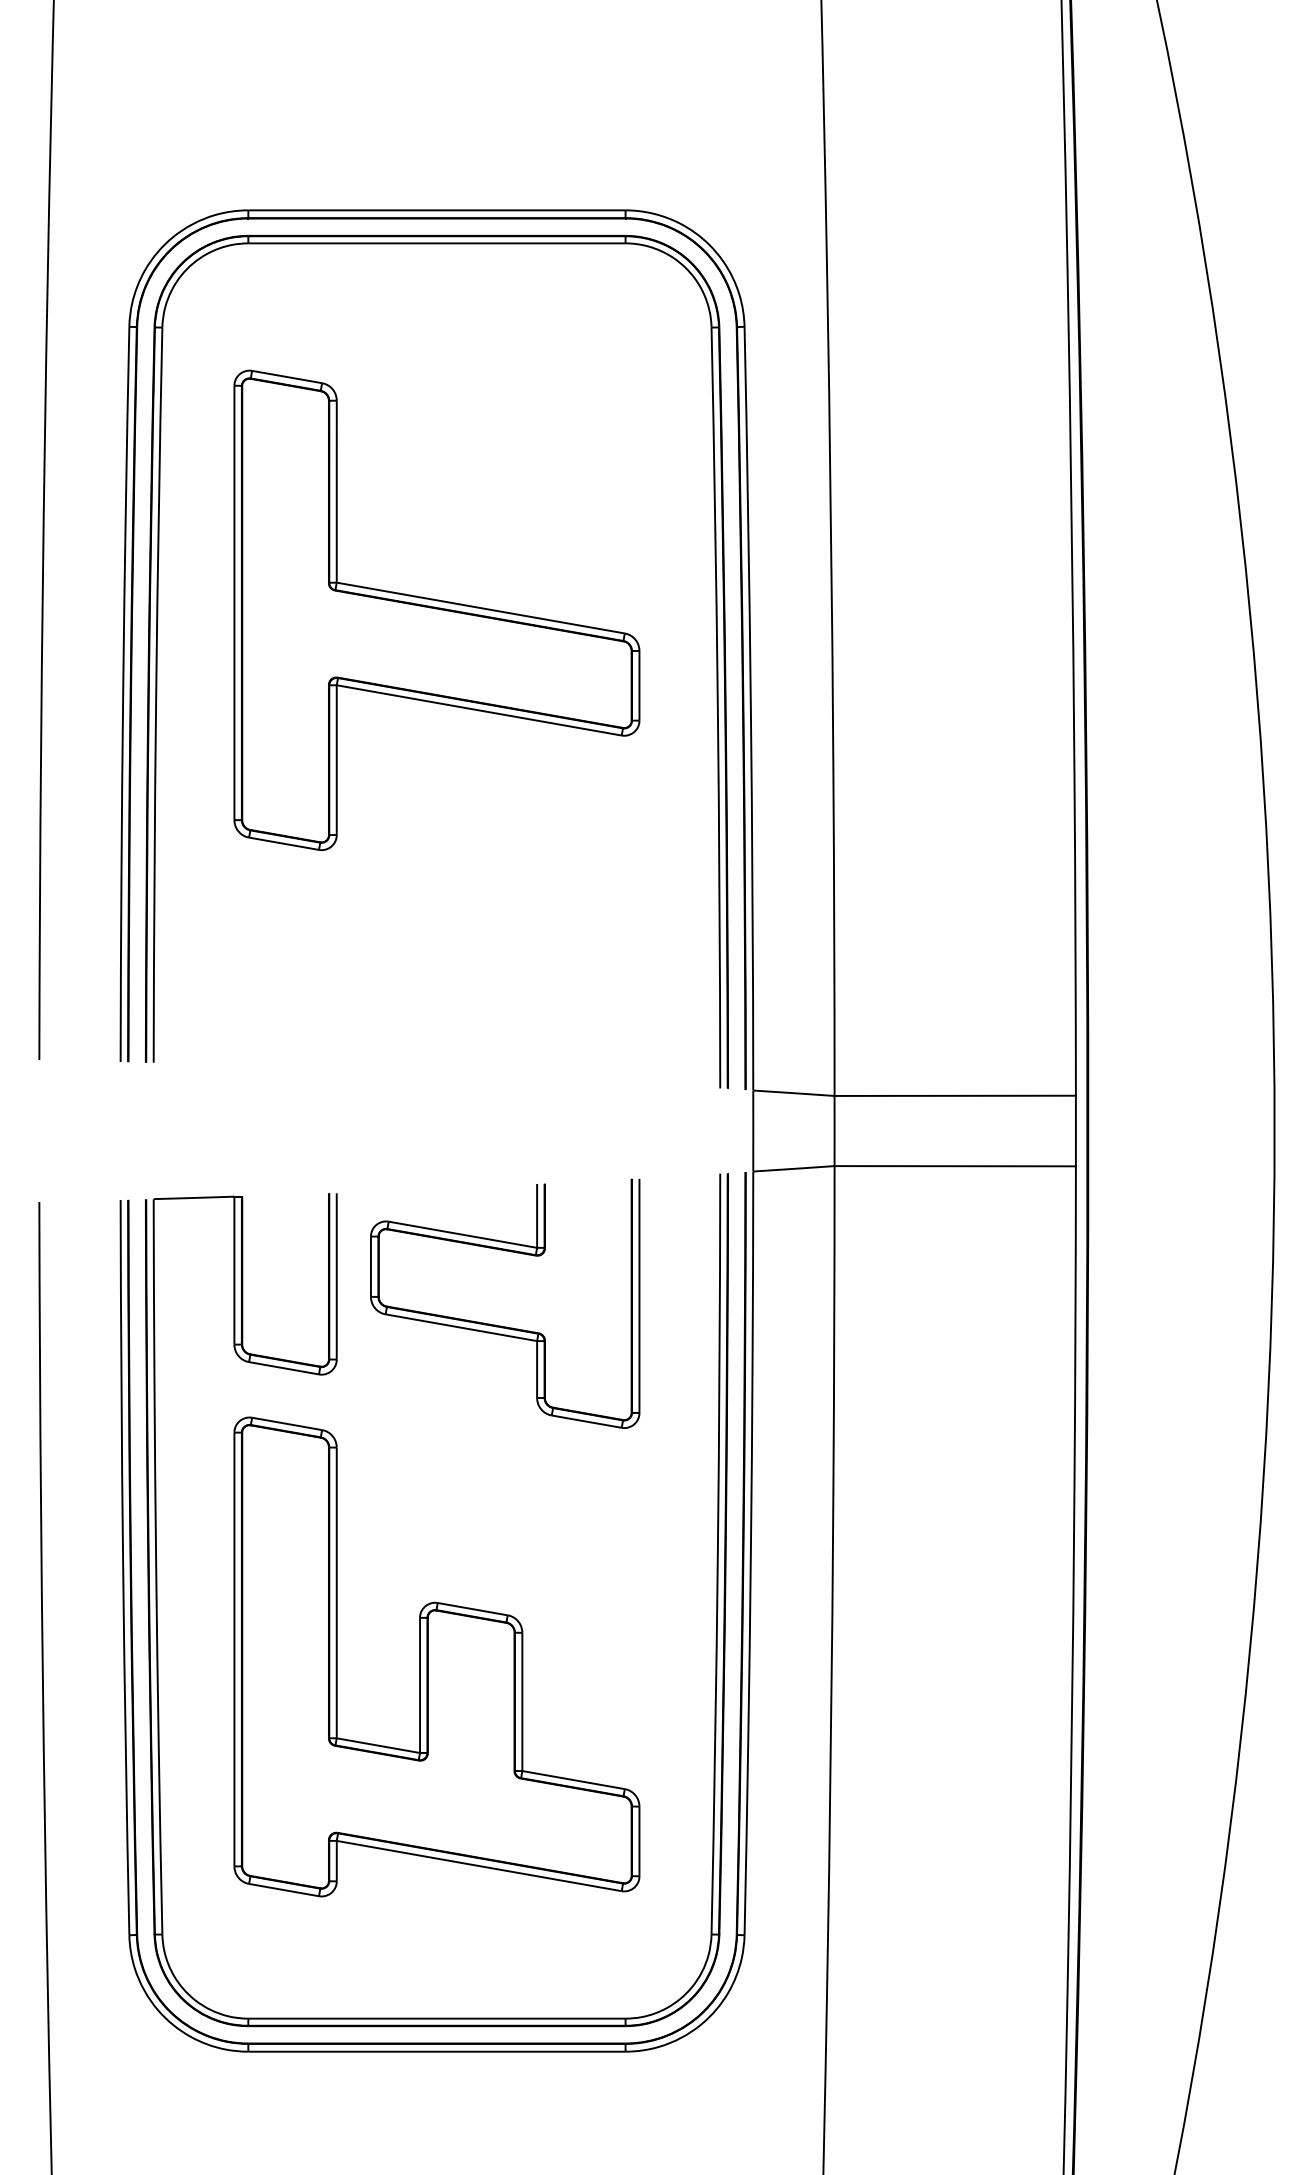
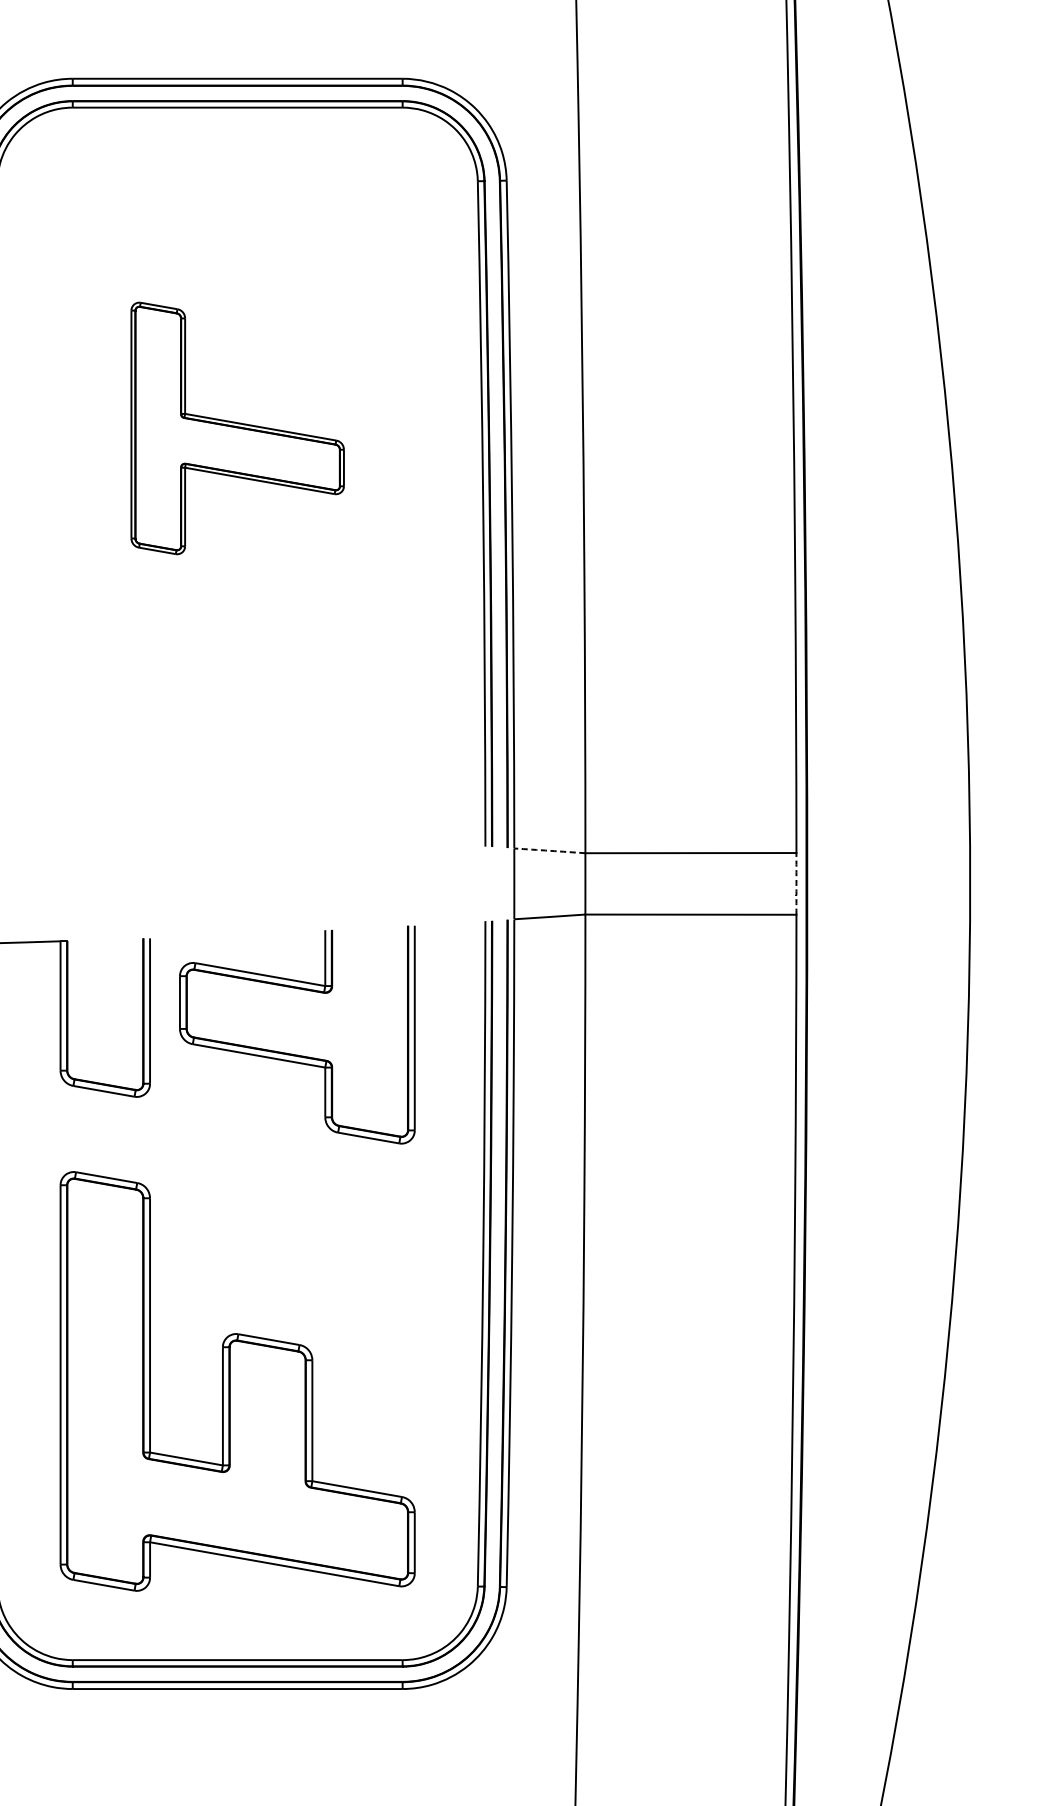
part: (436, 609) -> (237, 427), size x0.6
arc: (793, 1093) -> (549, 851), solid -> dashed
arc: (1075, 1131) -> (796, 884), solid -> dashed
part: (436, 1656) -> (237, 1381), moved

